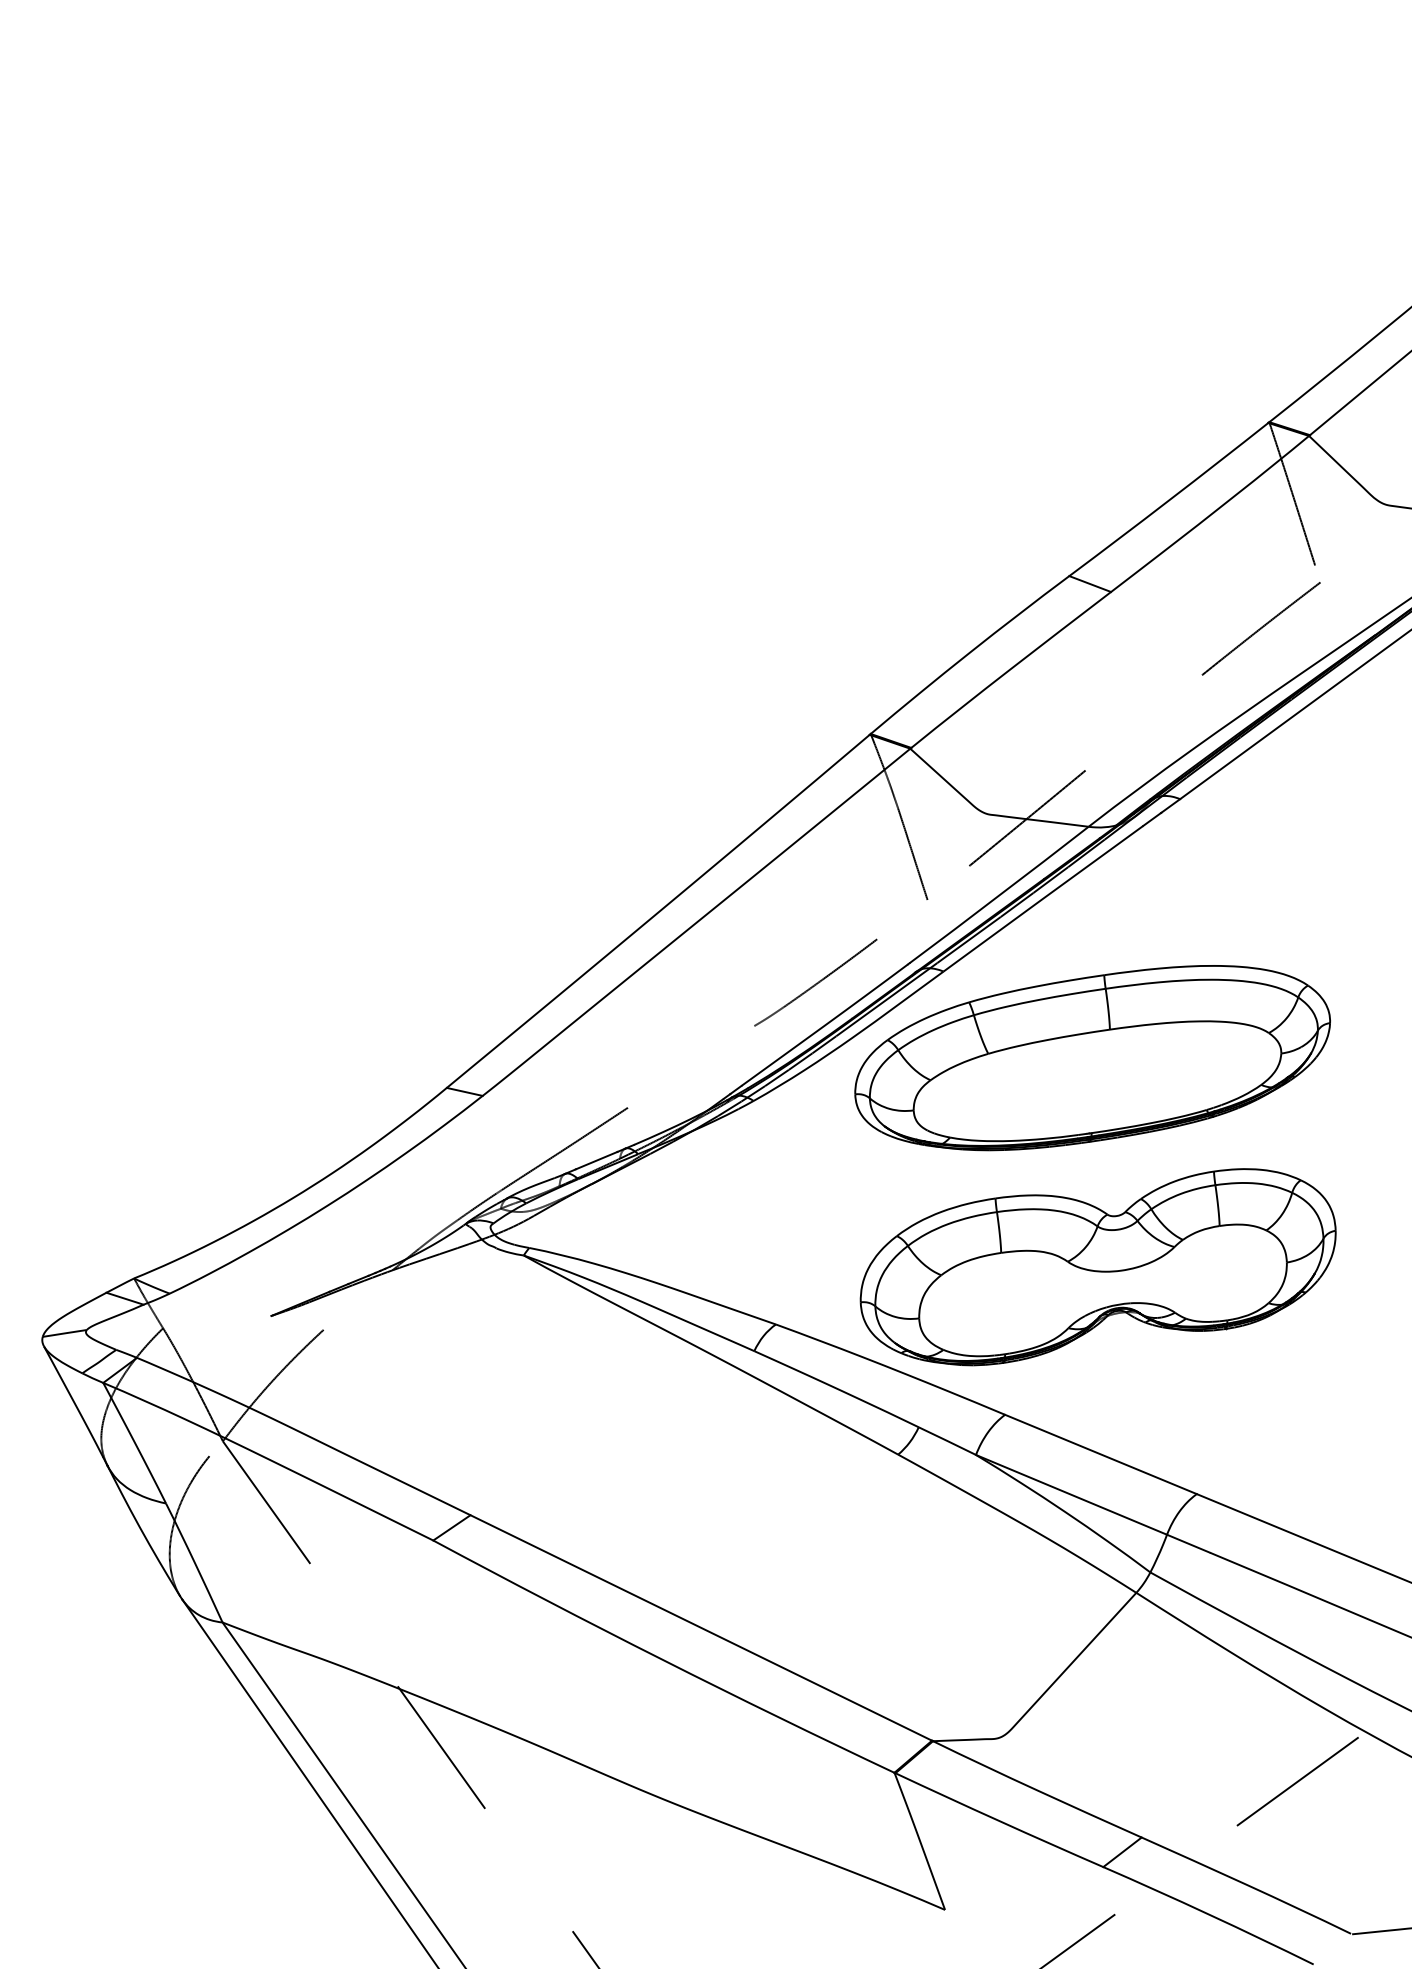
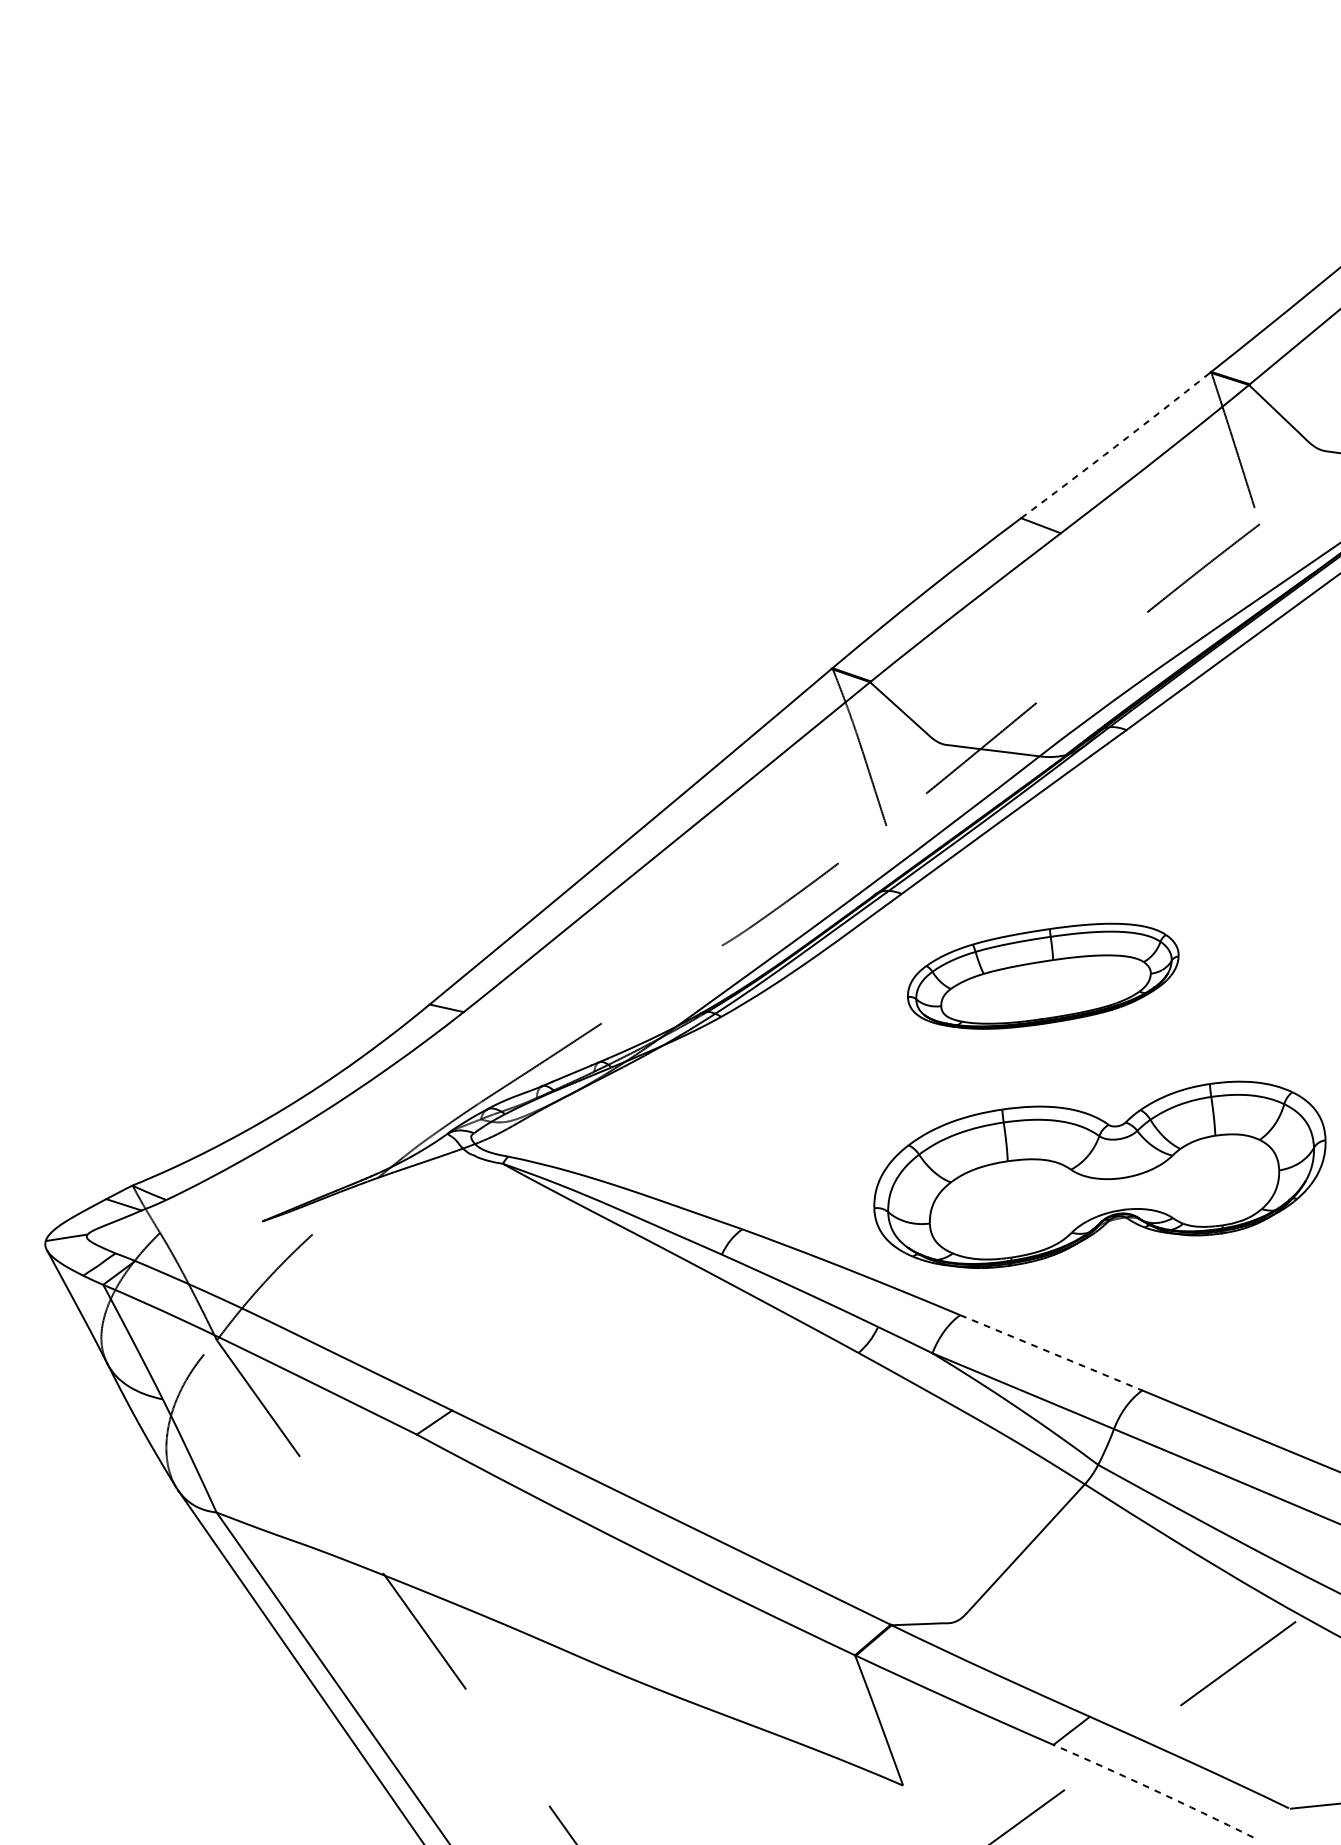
arc: (1169, 500) -> (1116, 446), solid -> dashed
part: (1092, 1058) -> (1043, 976), size x0.6
part: (1097, 1267) -> (1099, 1175), moved
line: (1100, 1454) -> (1050, 1352), solid -> dashed
arc: (1209, 1914) -> (1154, 1789), solid -> dashed

